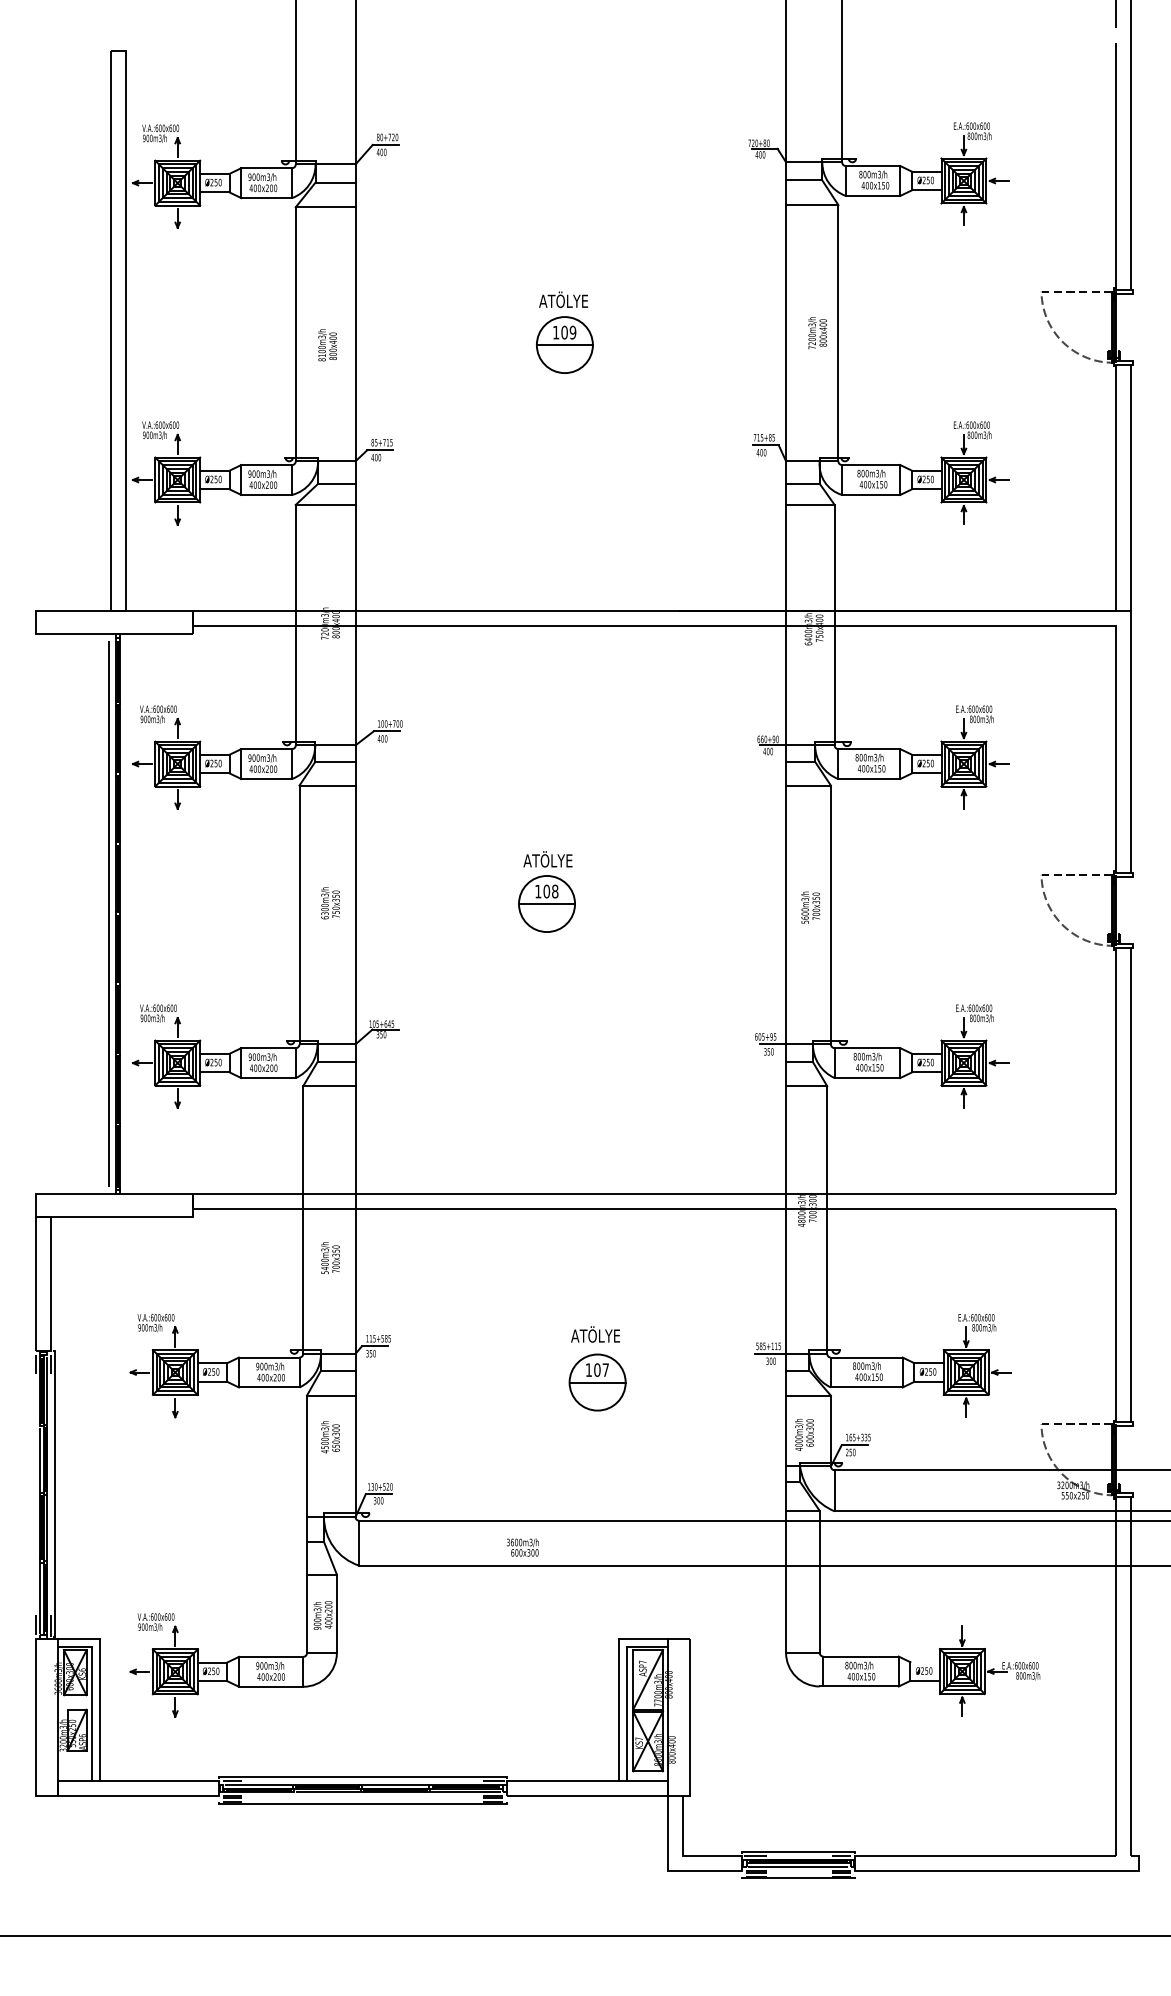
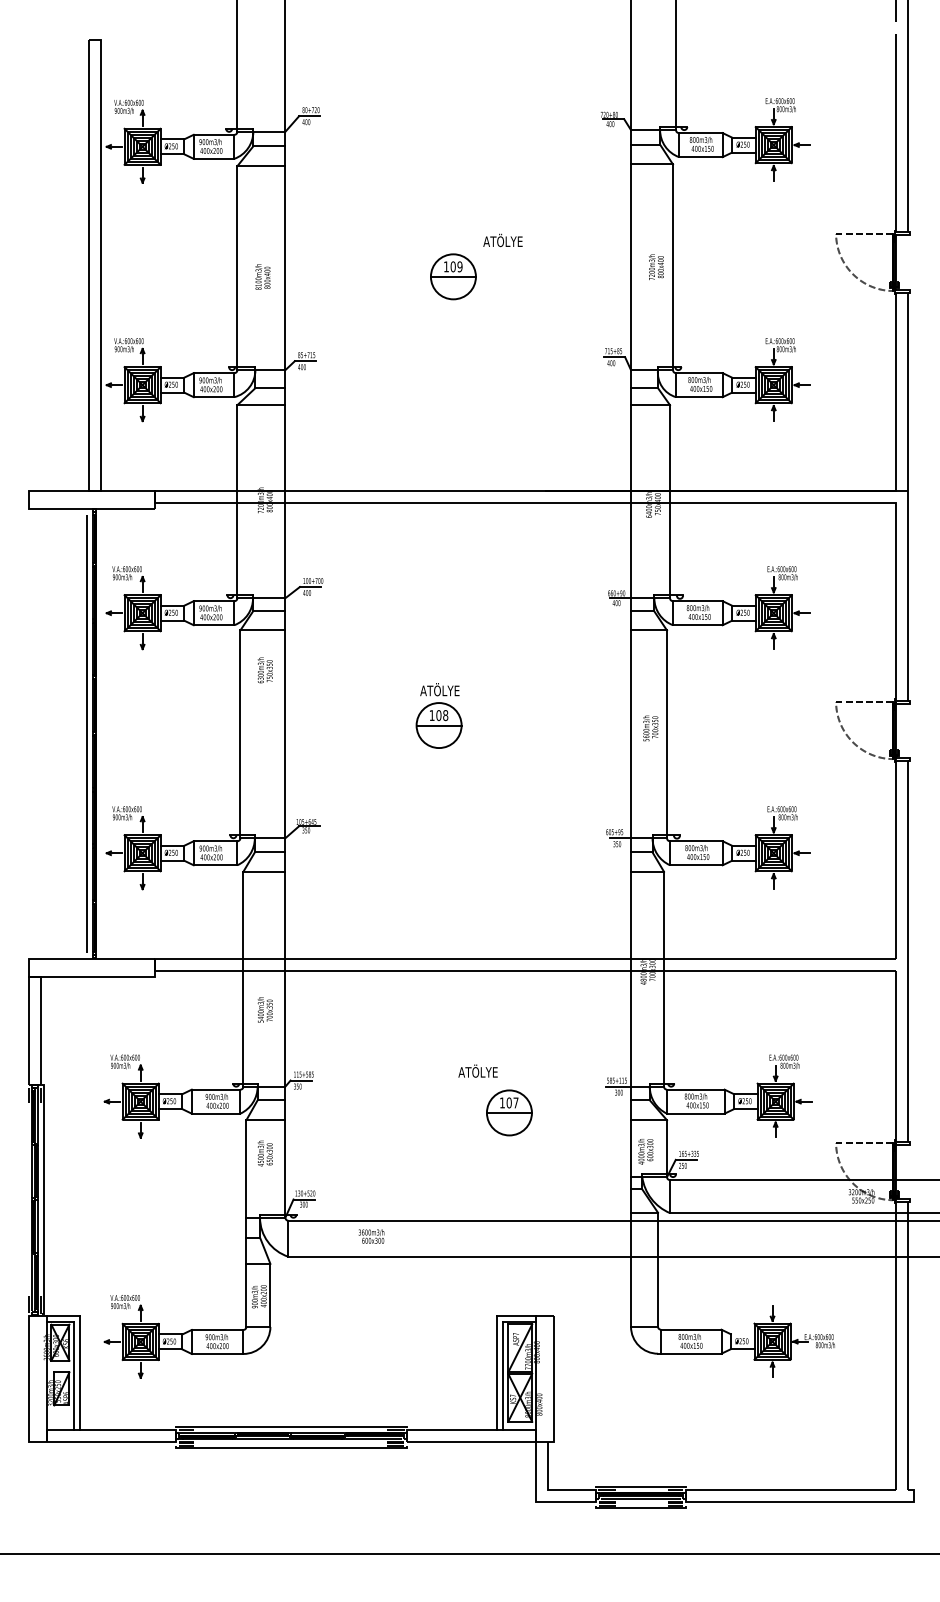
text: (563, 299) -> (502, 240), moved
text: (330, 903) -> (265, 670), moved
part: (597, 1382) -> (509, 1112), moved
text: (522, 1547) -> (371, 1236), moved

